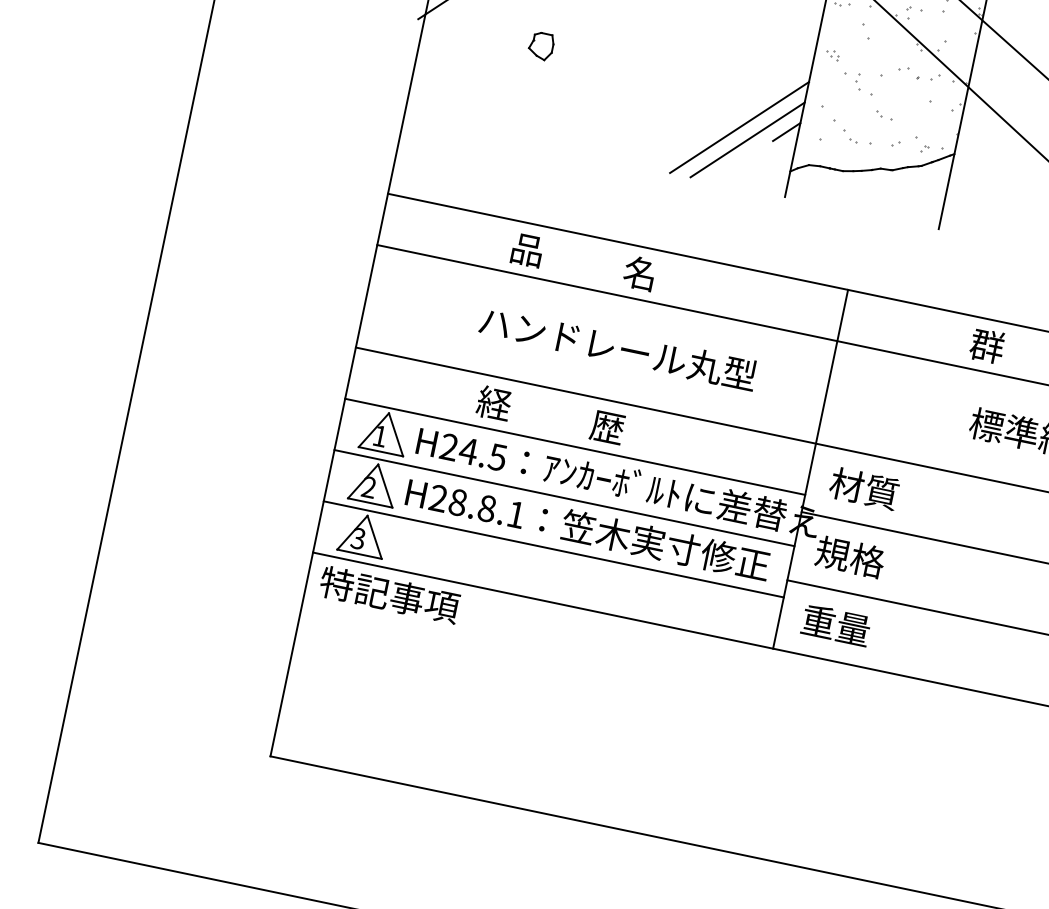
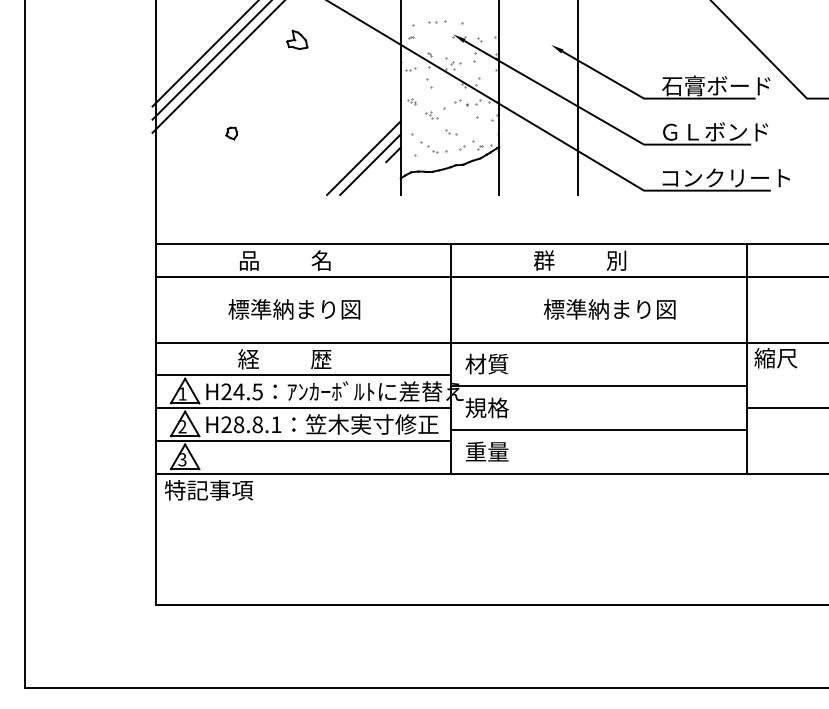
part: (541, 46) -> (231, 133), size x0.7
part: (858, 83) -> (431, 115), size x0.6
text: (616, 348) -> (316, 309), ハンドレール丸型 -> 標準納まり図

